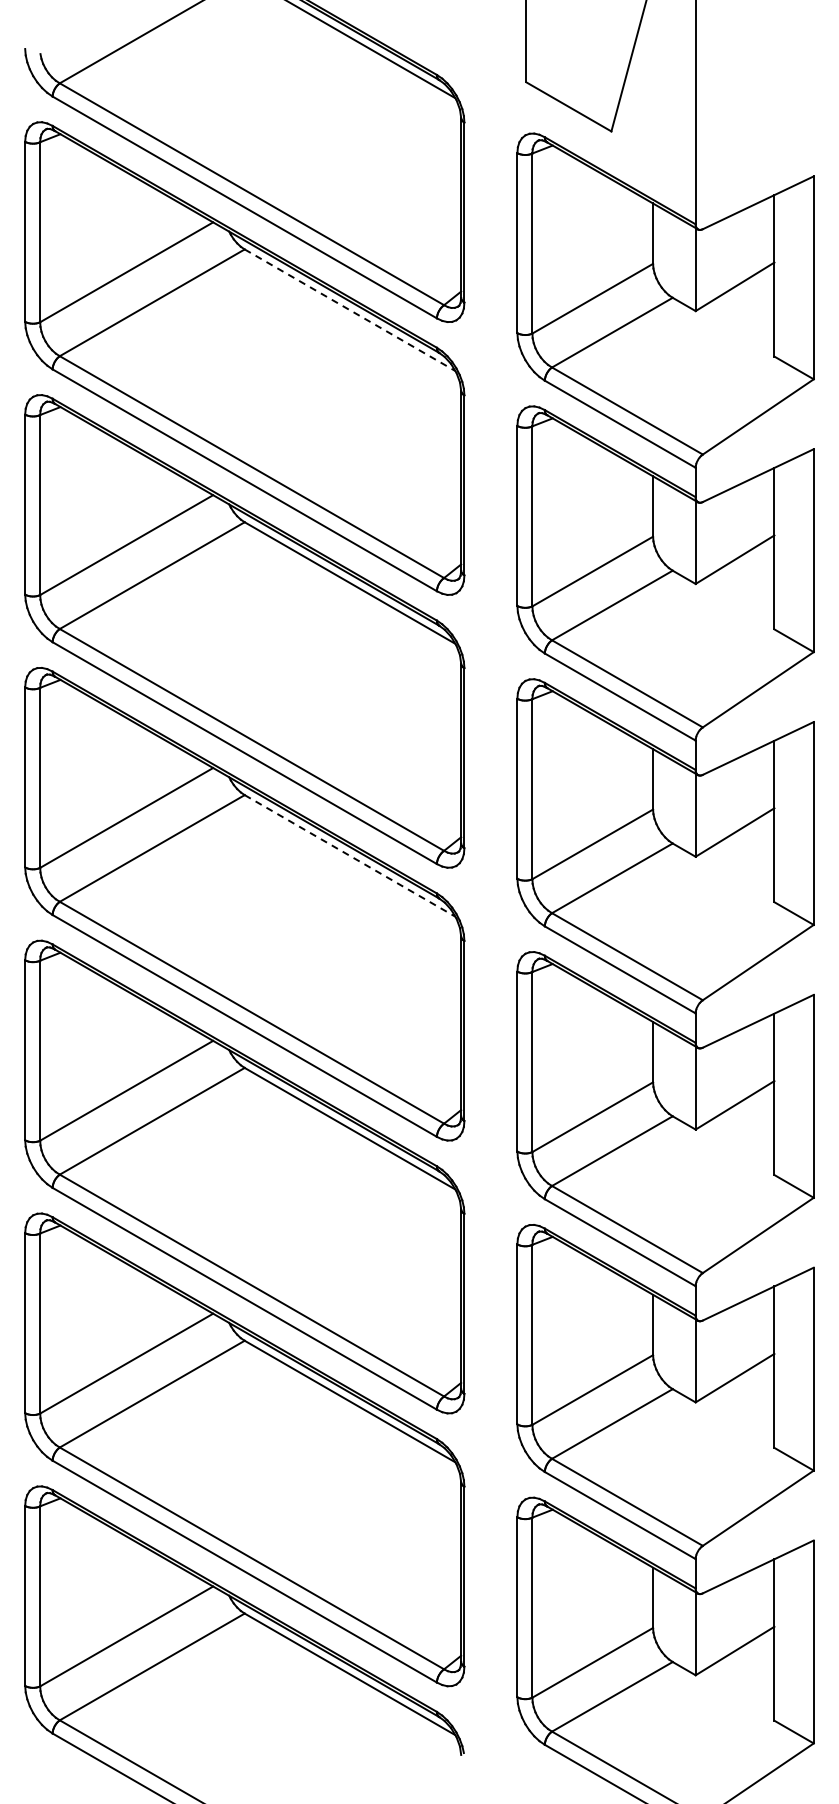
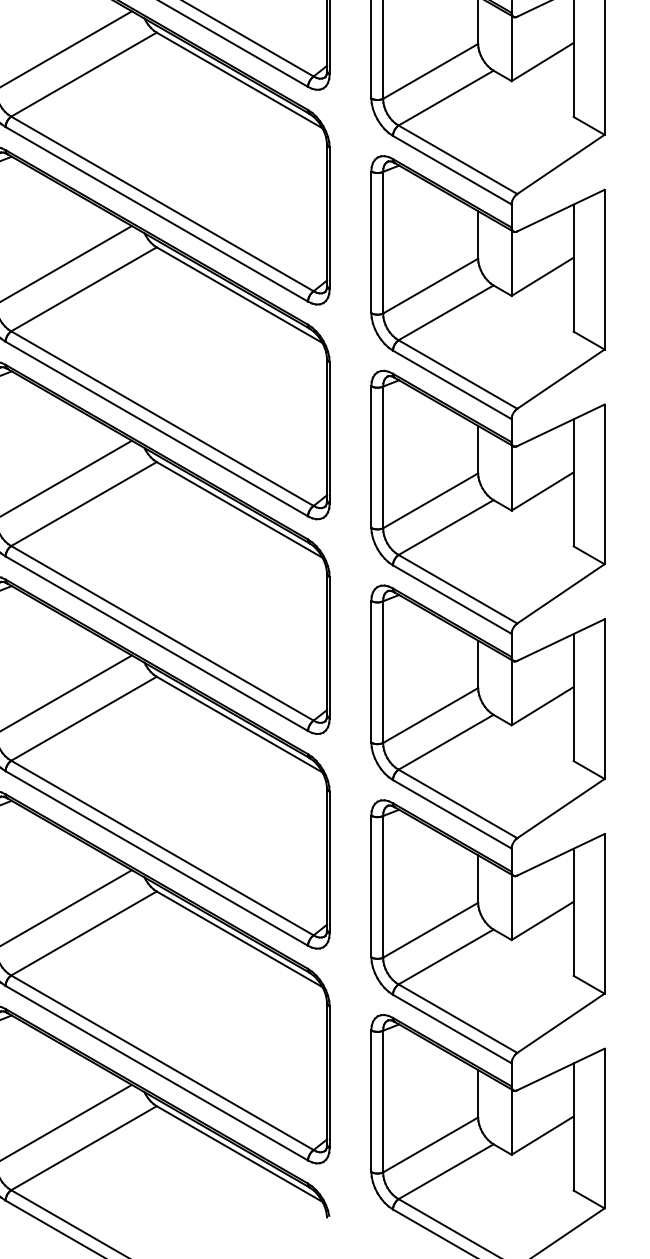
line: (350, 310) -> (240, 80), dashed -> solid
line: (350, 855) -> (240, 509), dashed -> solid

